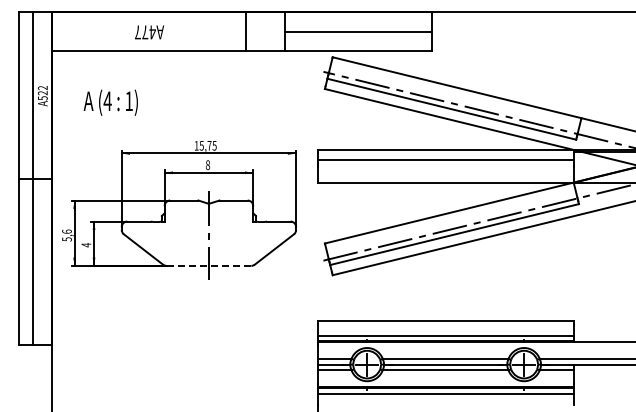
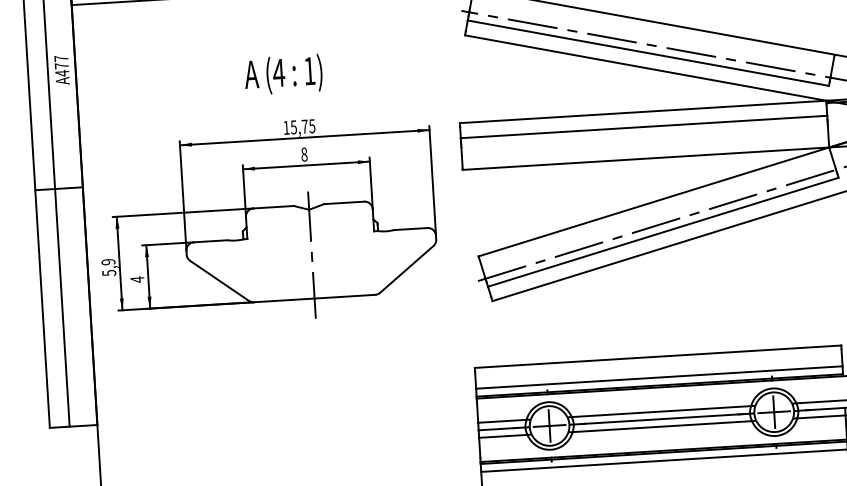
text: (42, 93) -> (61, 66), A522 -> A477
text: (110, 102) -> (283, 74), moved
text: (66, 231) -> (107, 261), 5,6 -> 5,9
line: (208, 265) -> (313, 298), dashed -> solid

